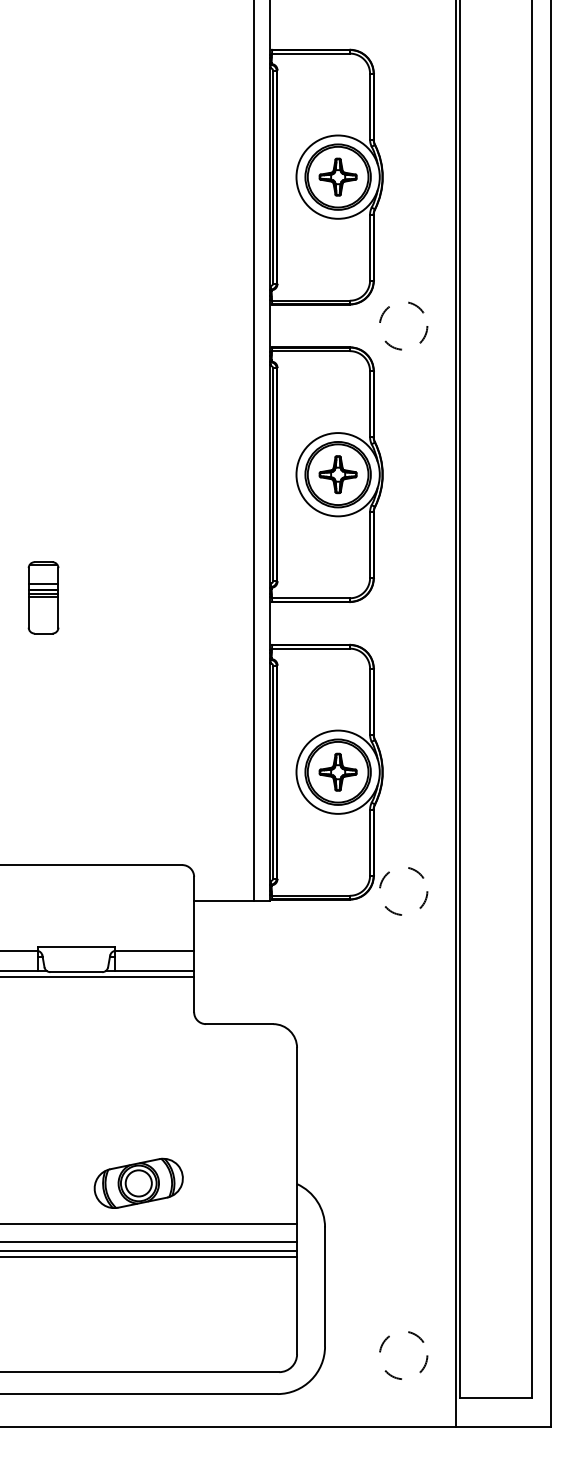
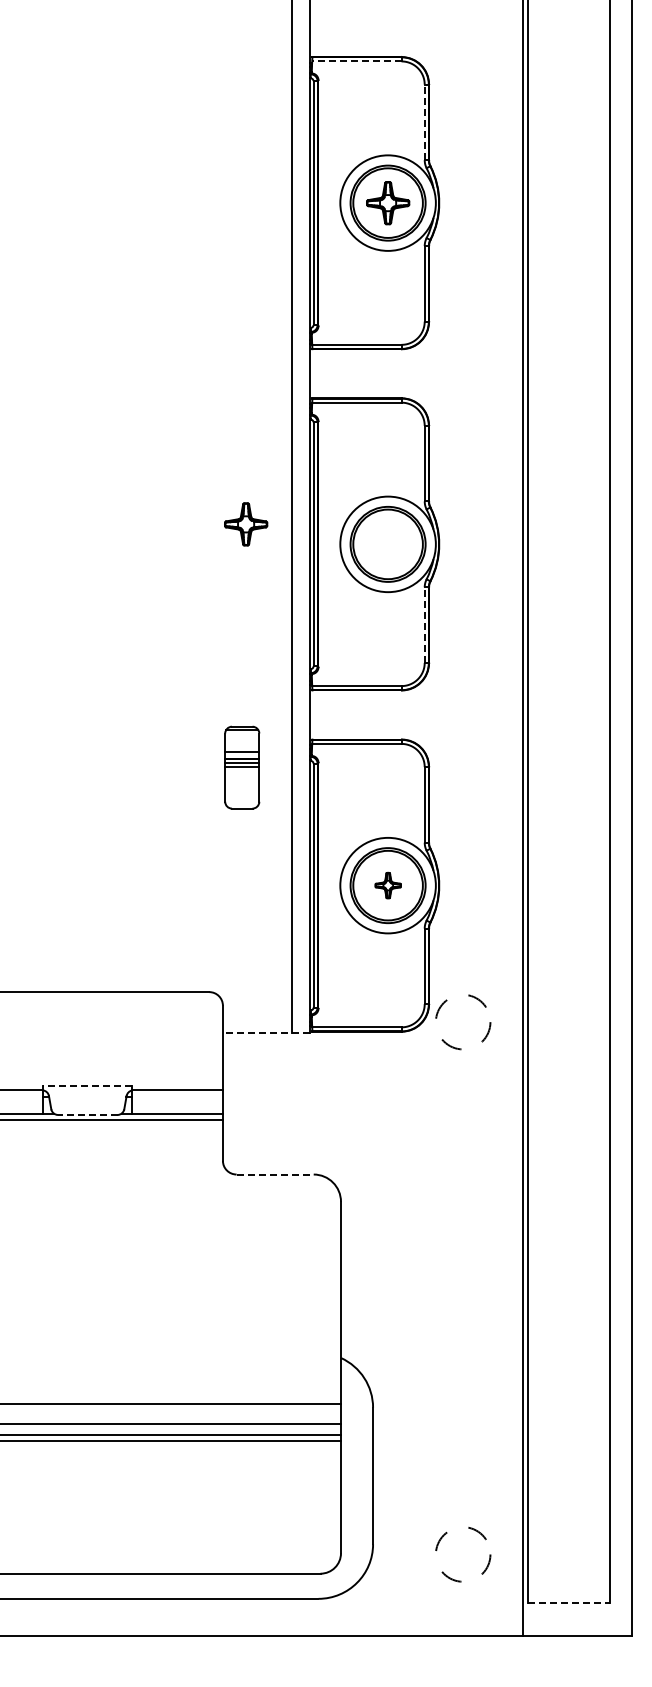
line: (310, 53) -> (356, 61), solid -> dashed
line: (369, 106) -> (424, 122), solid -> dashed
circle: (403, 325) -> (463, 373), removed
part: (338, 474) -> (246, 524), moved
line: (369, 545) -> (424, 625), solid -> dashed
part: (43, 597) -> (242, 767), moved
part: (338, 772) -> (388, 885), size x0.6
line: (231, 901) -> (265, 1033), solid -> dashed
line: (76, 947) -> (87, 1086), solid -> dashed
line: (76, 971) -> (87, 1114), solid -> dashed
line: (239, 1024) -> (275, 1174), solid -> dashed
part: (138, 1183) -> (159, 1357), removed
line: (495, 1397) -> (568, 1602), solid -> dashed

